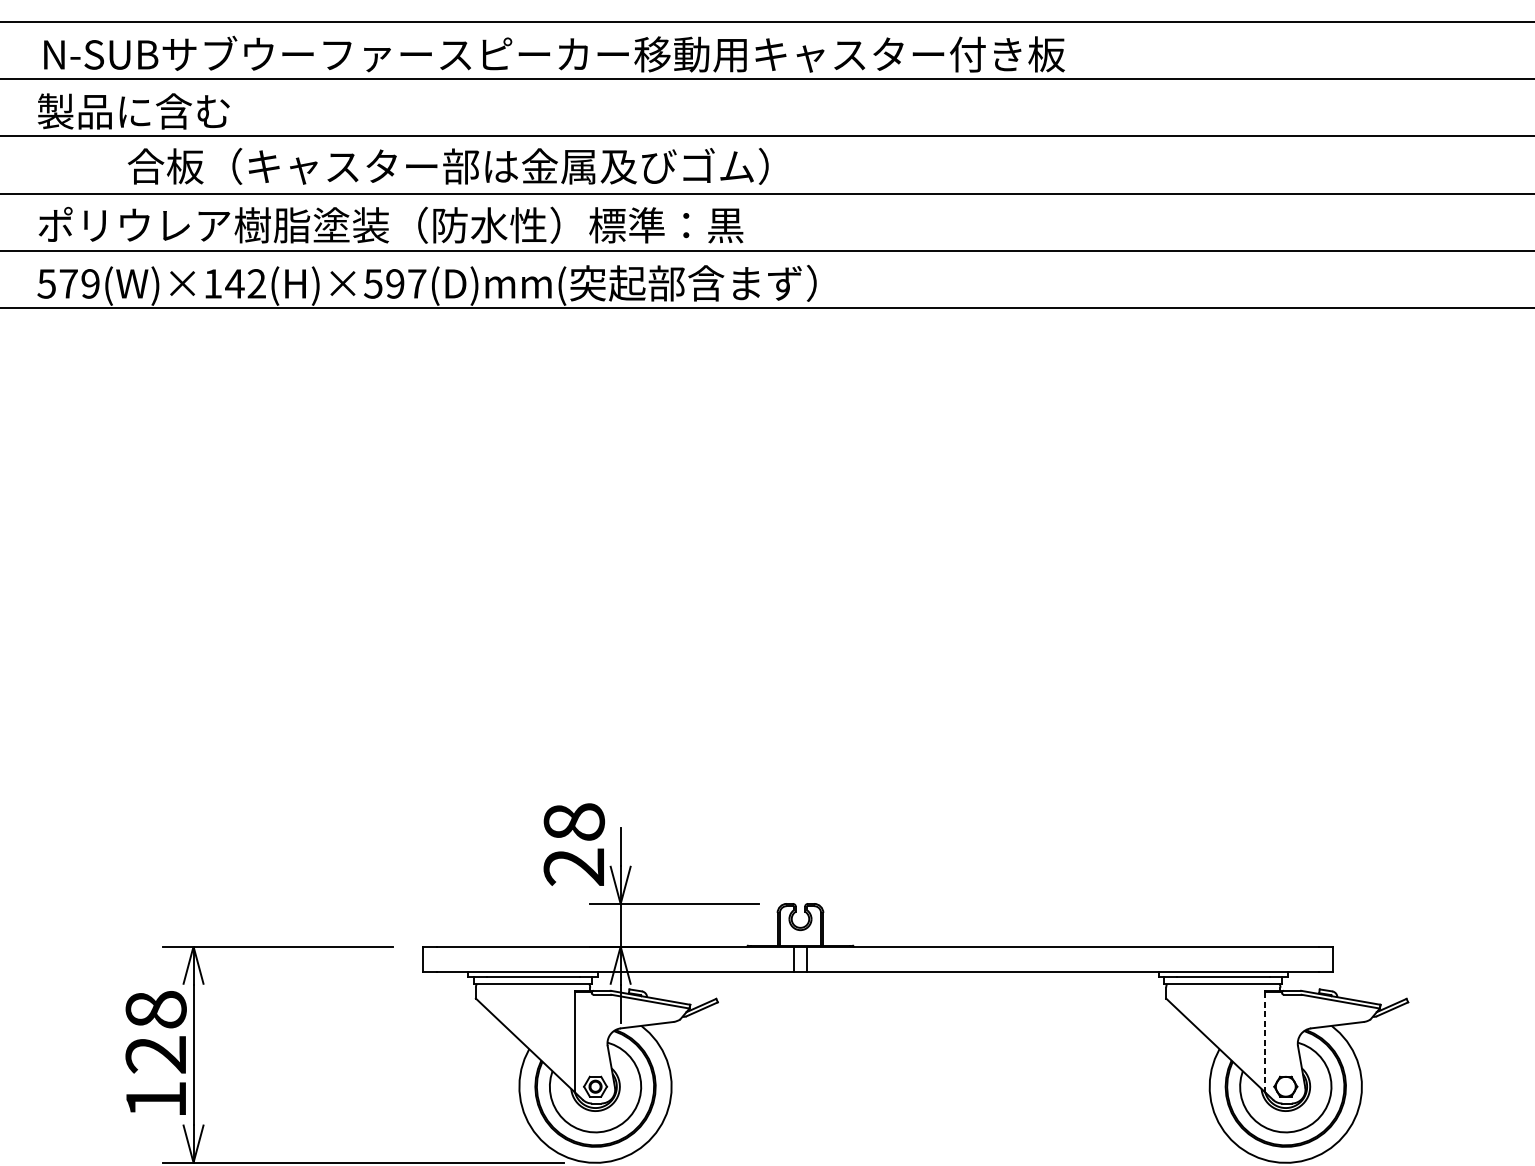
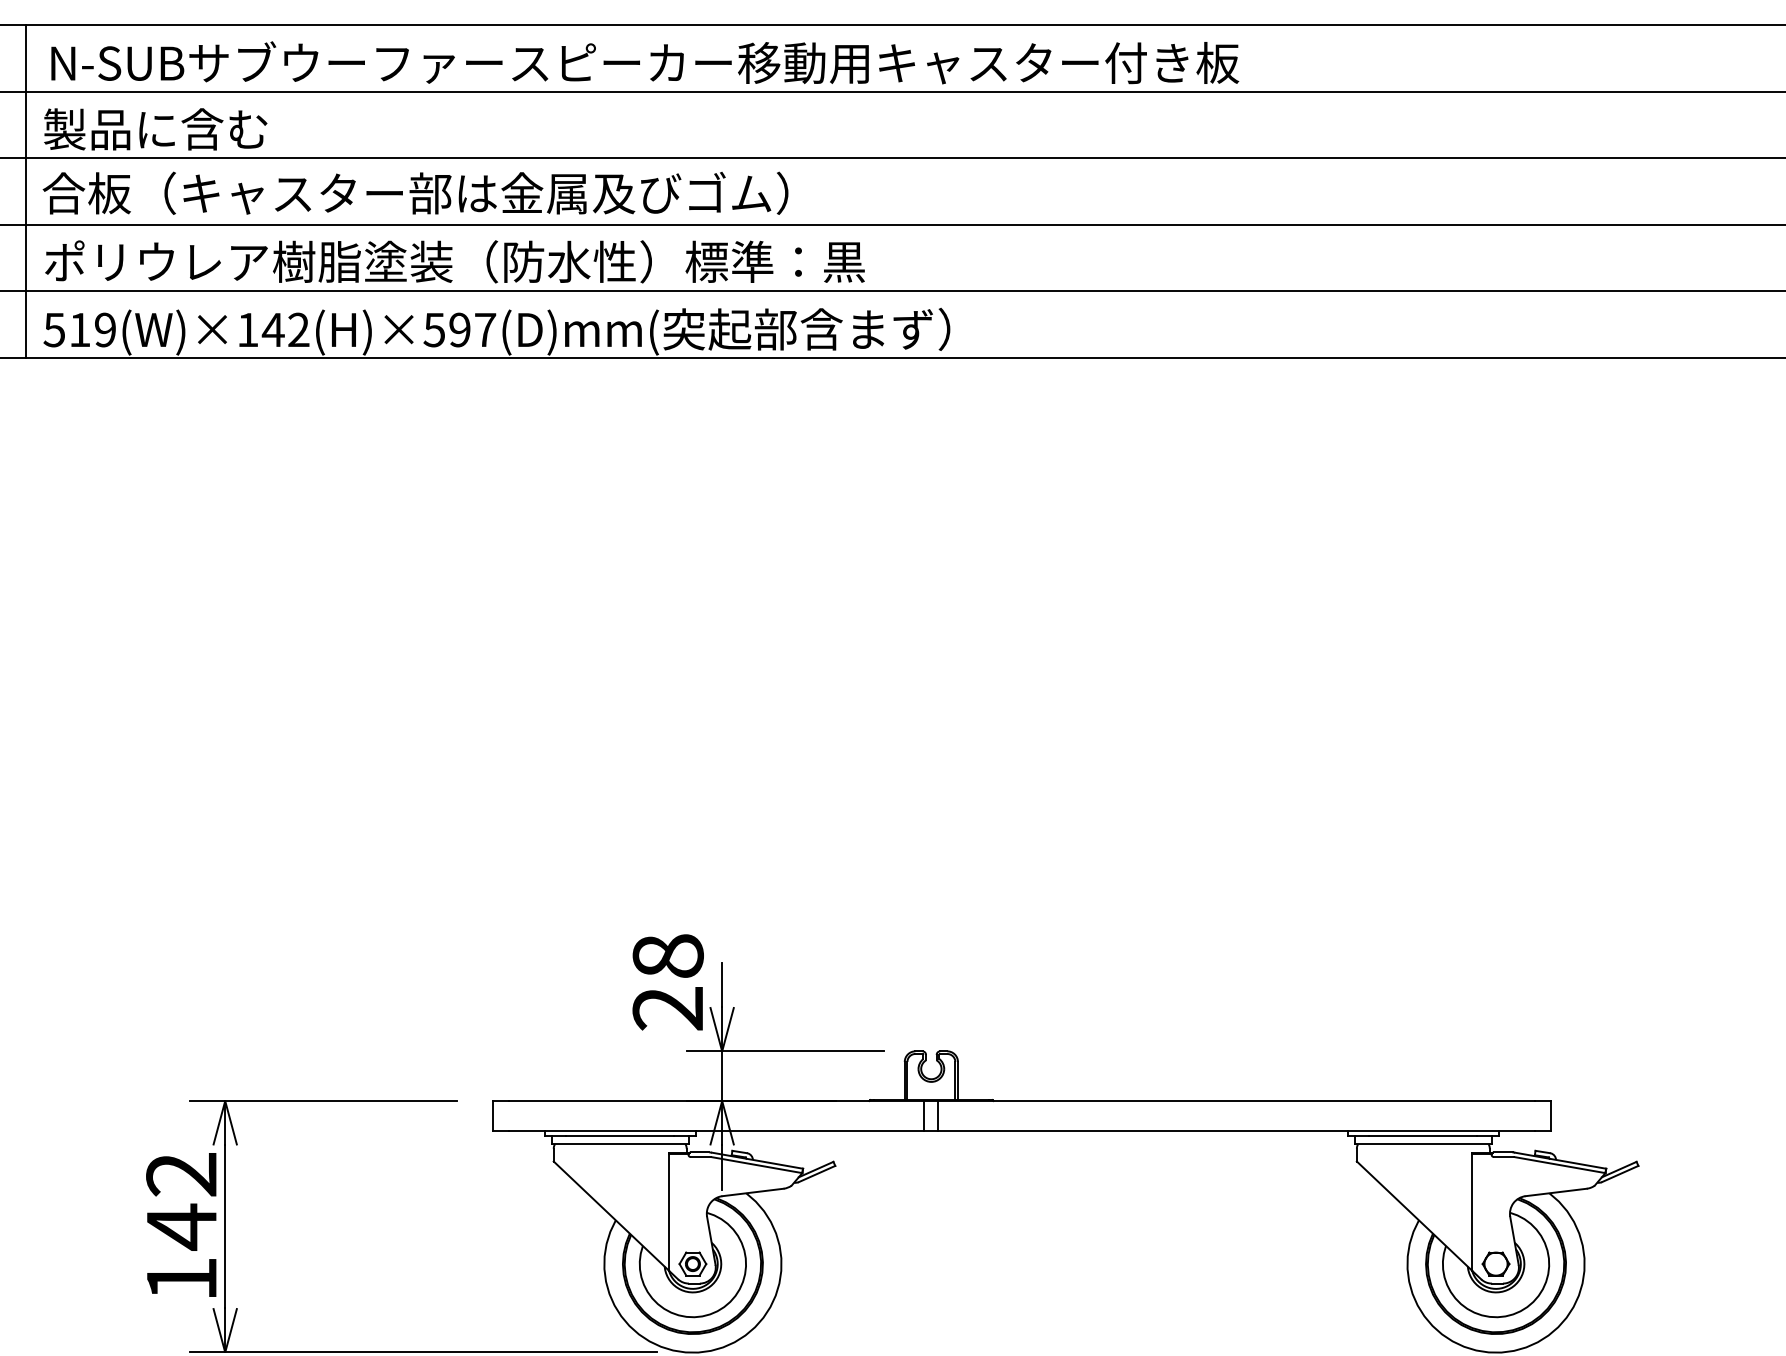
line: (21, 164) -> (25, 191), added
text: (448, 165) -> (415, 192), moved
text: (68, 283) -> (79, 329), 579(W)×142(H)×597(D)mm( -> 519(W)×142(H)×597(D)mm(
text: (155, 1032) -> (181, 1201), 128 -> 142
line: (1265, 1042) -> (1472, 1212), dashed -> solid

